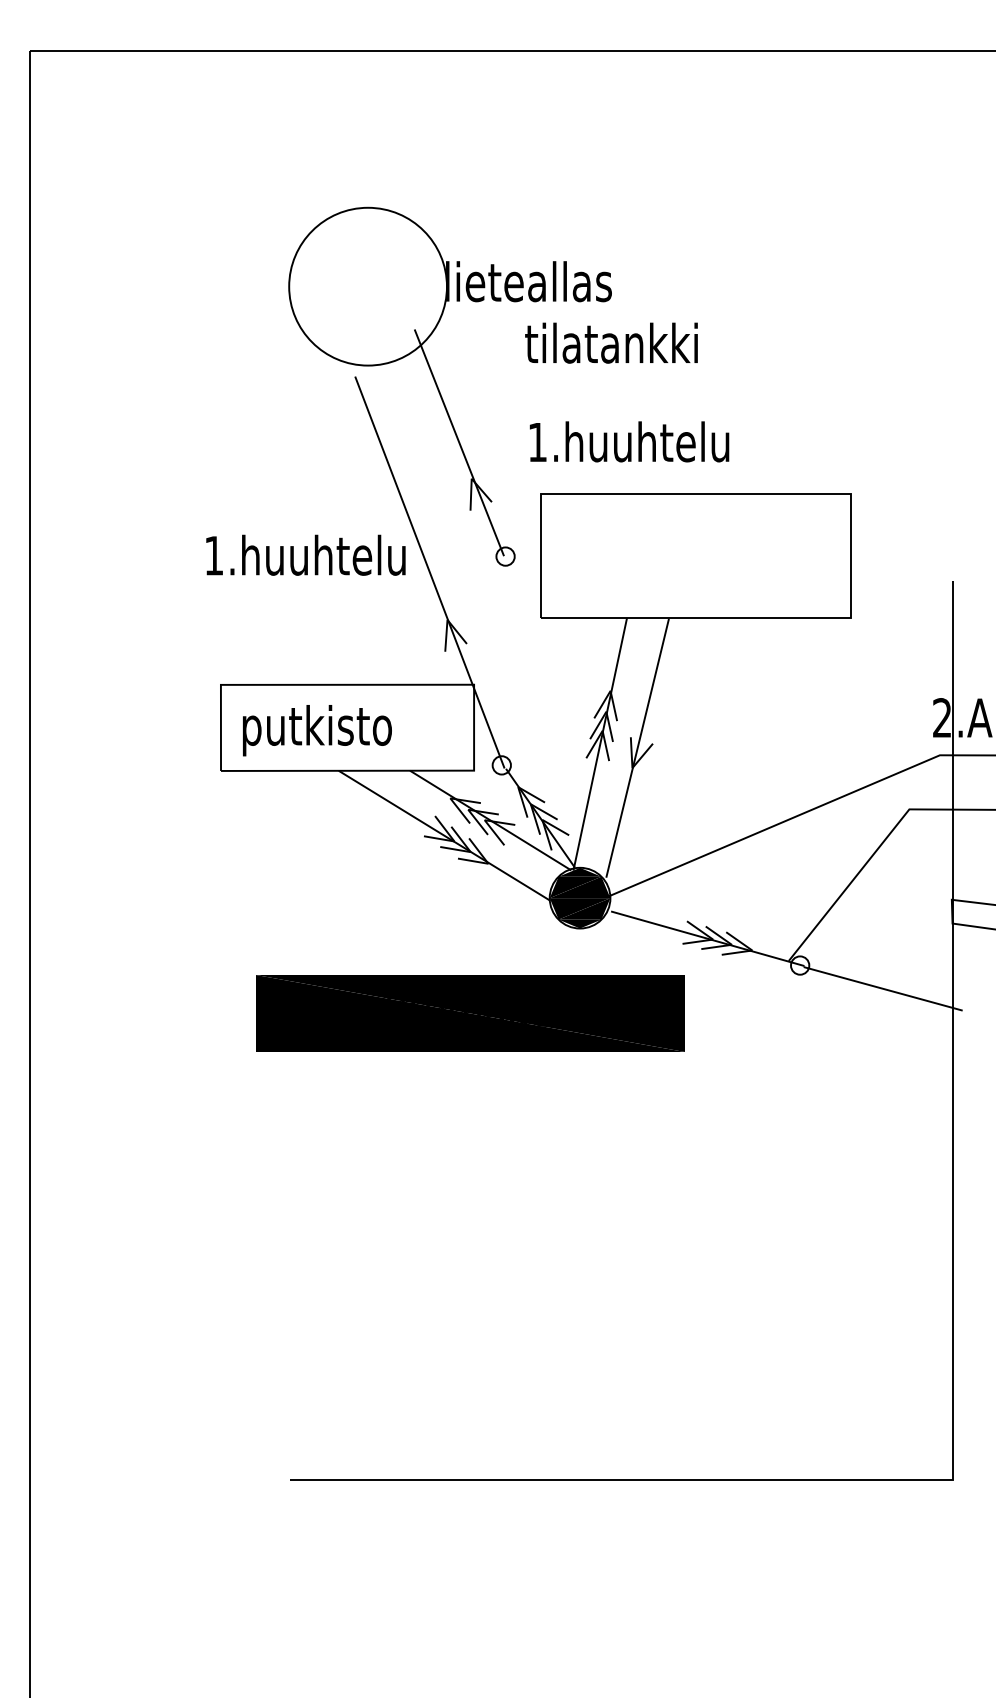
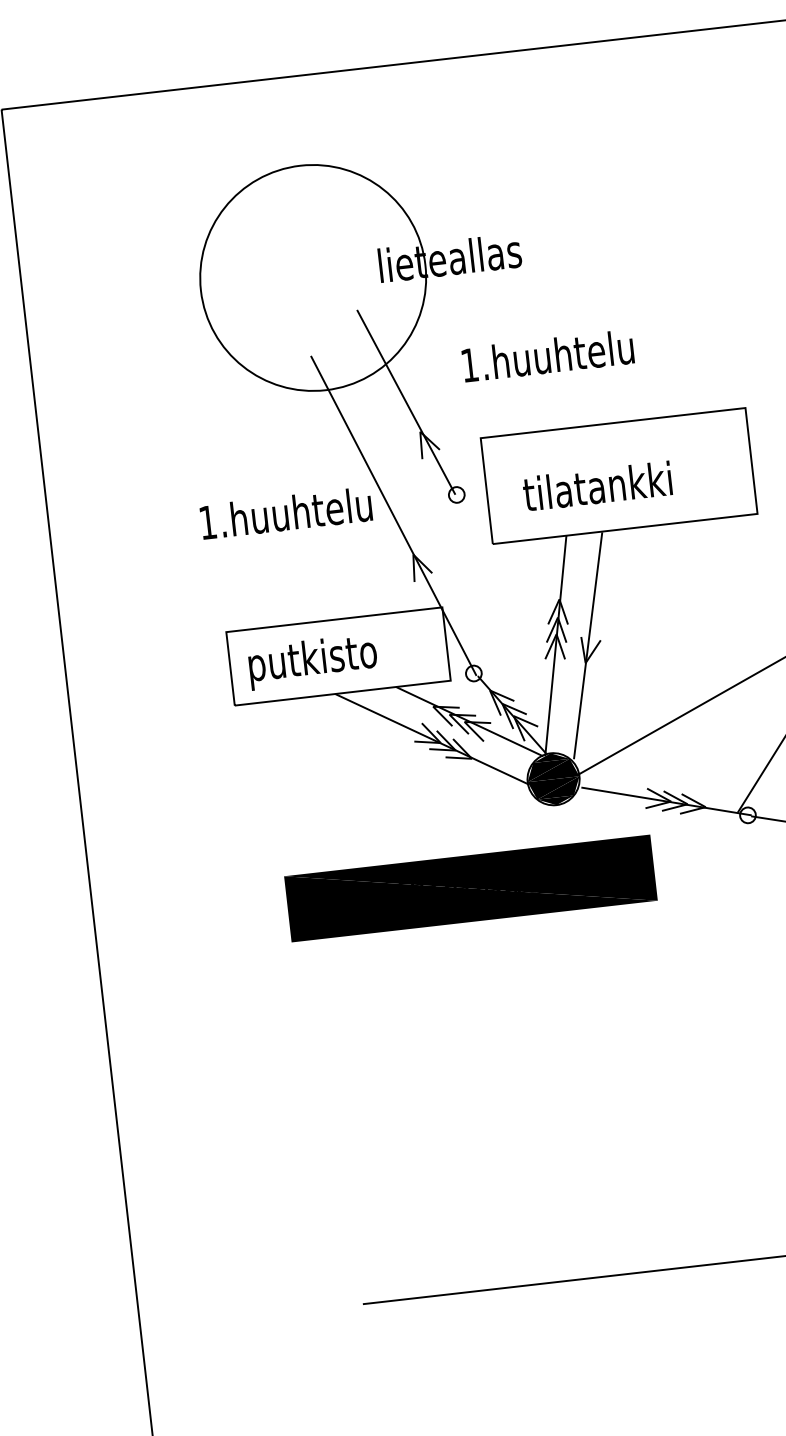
circle: (367, 286) -> (312, 277), size x1.67
text: (611, 342) -> (597, 485), moved
text: (629, 441) -> (548, 355), moved

